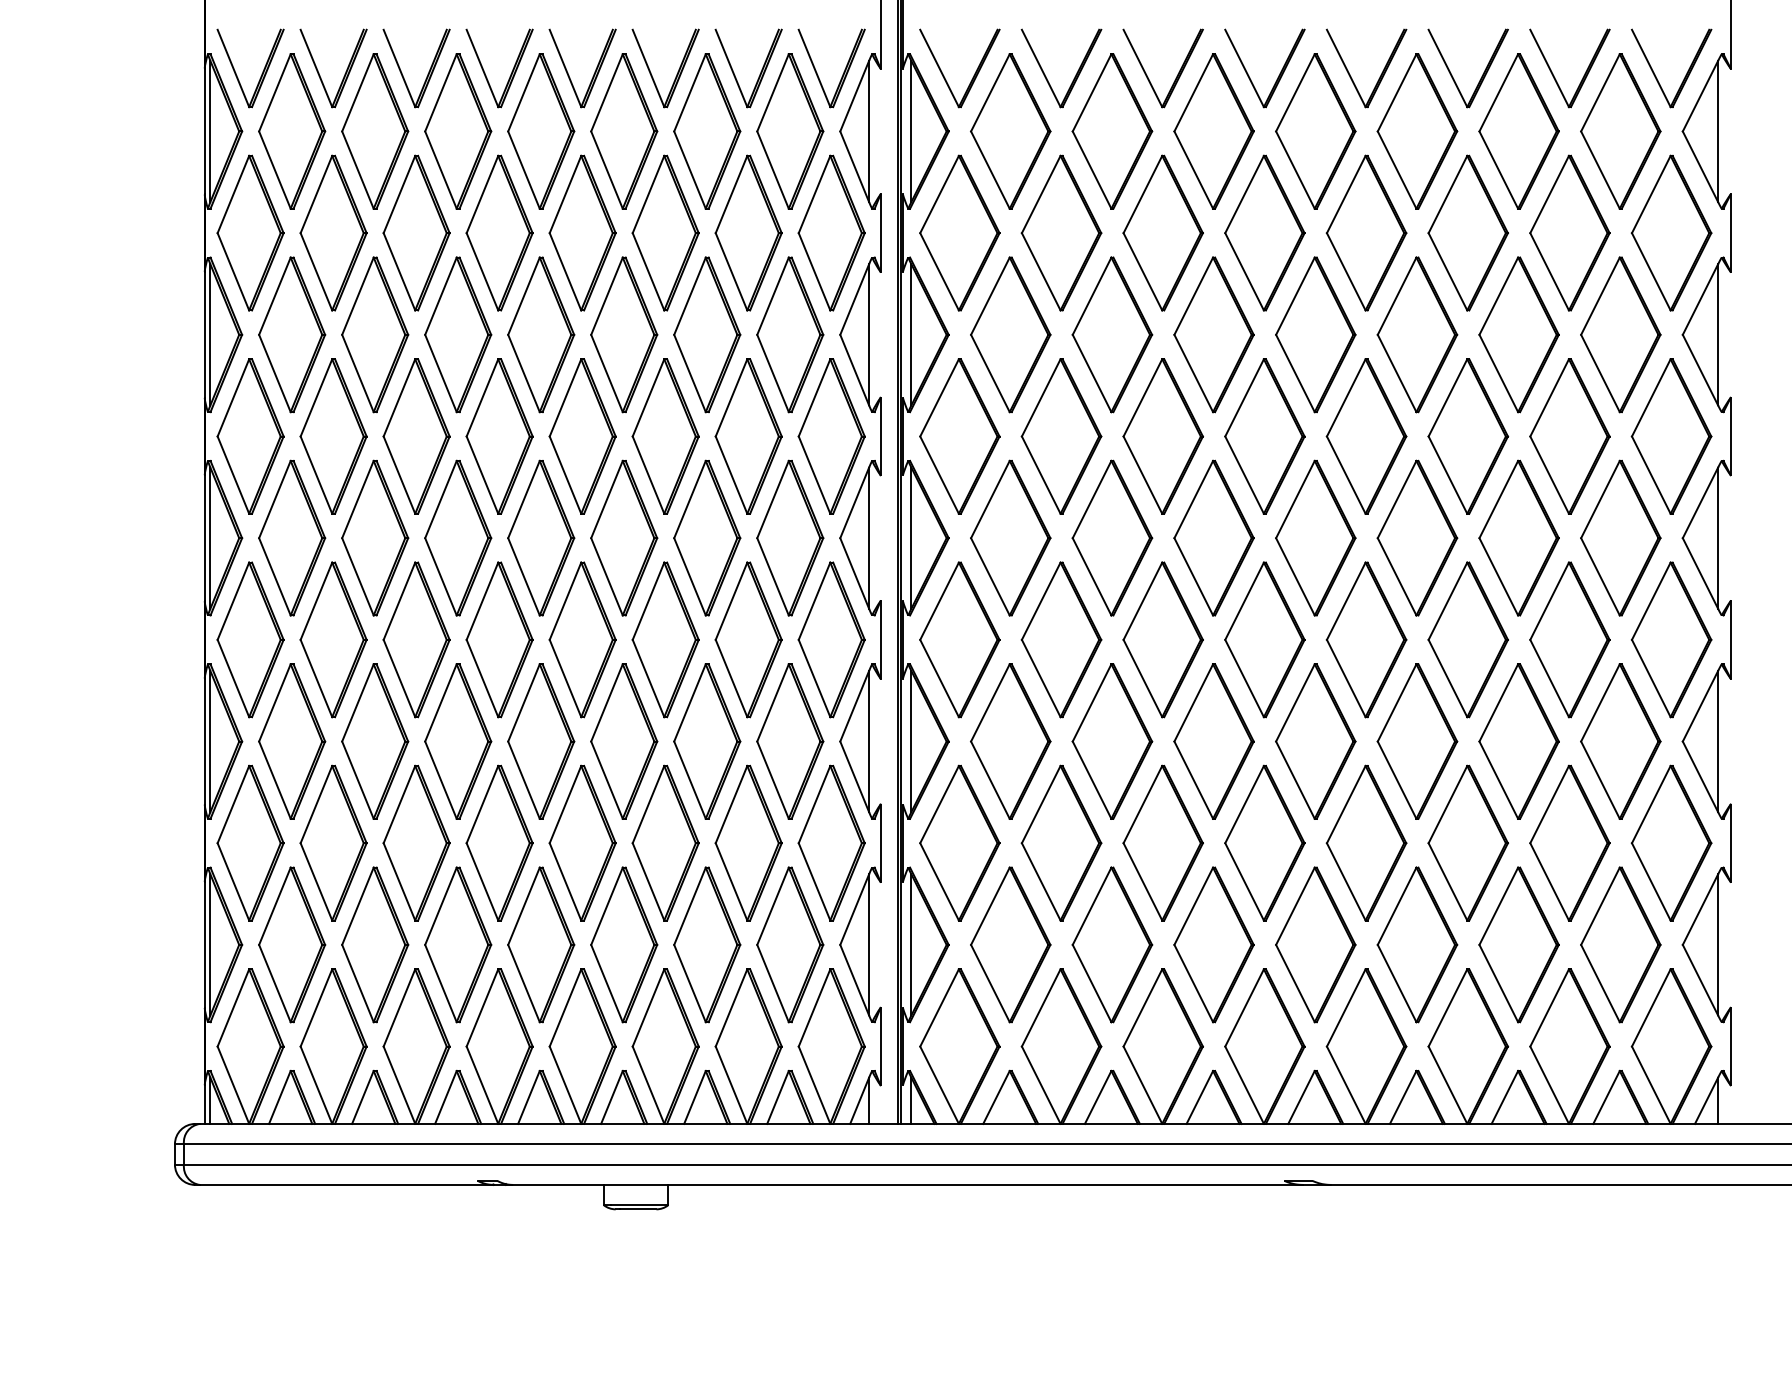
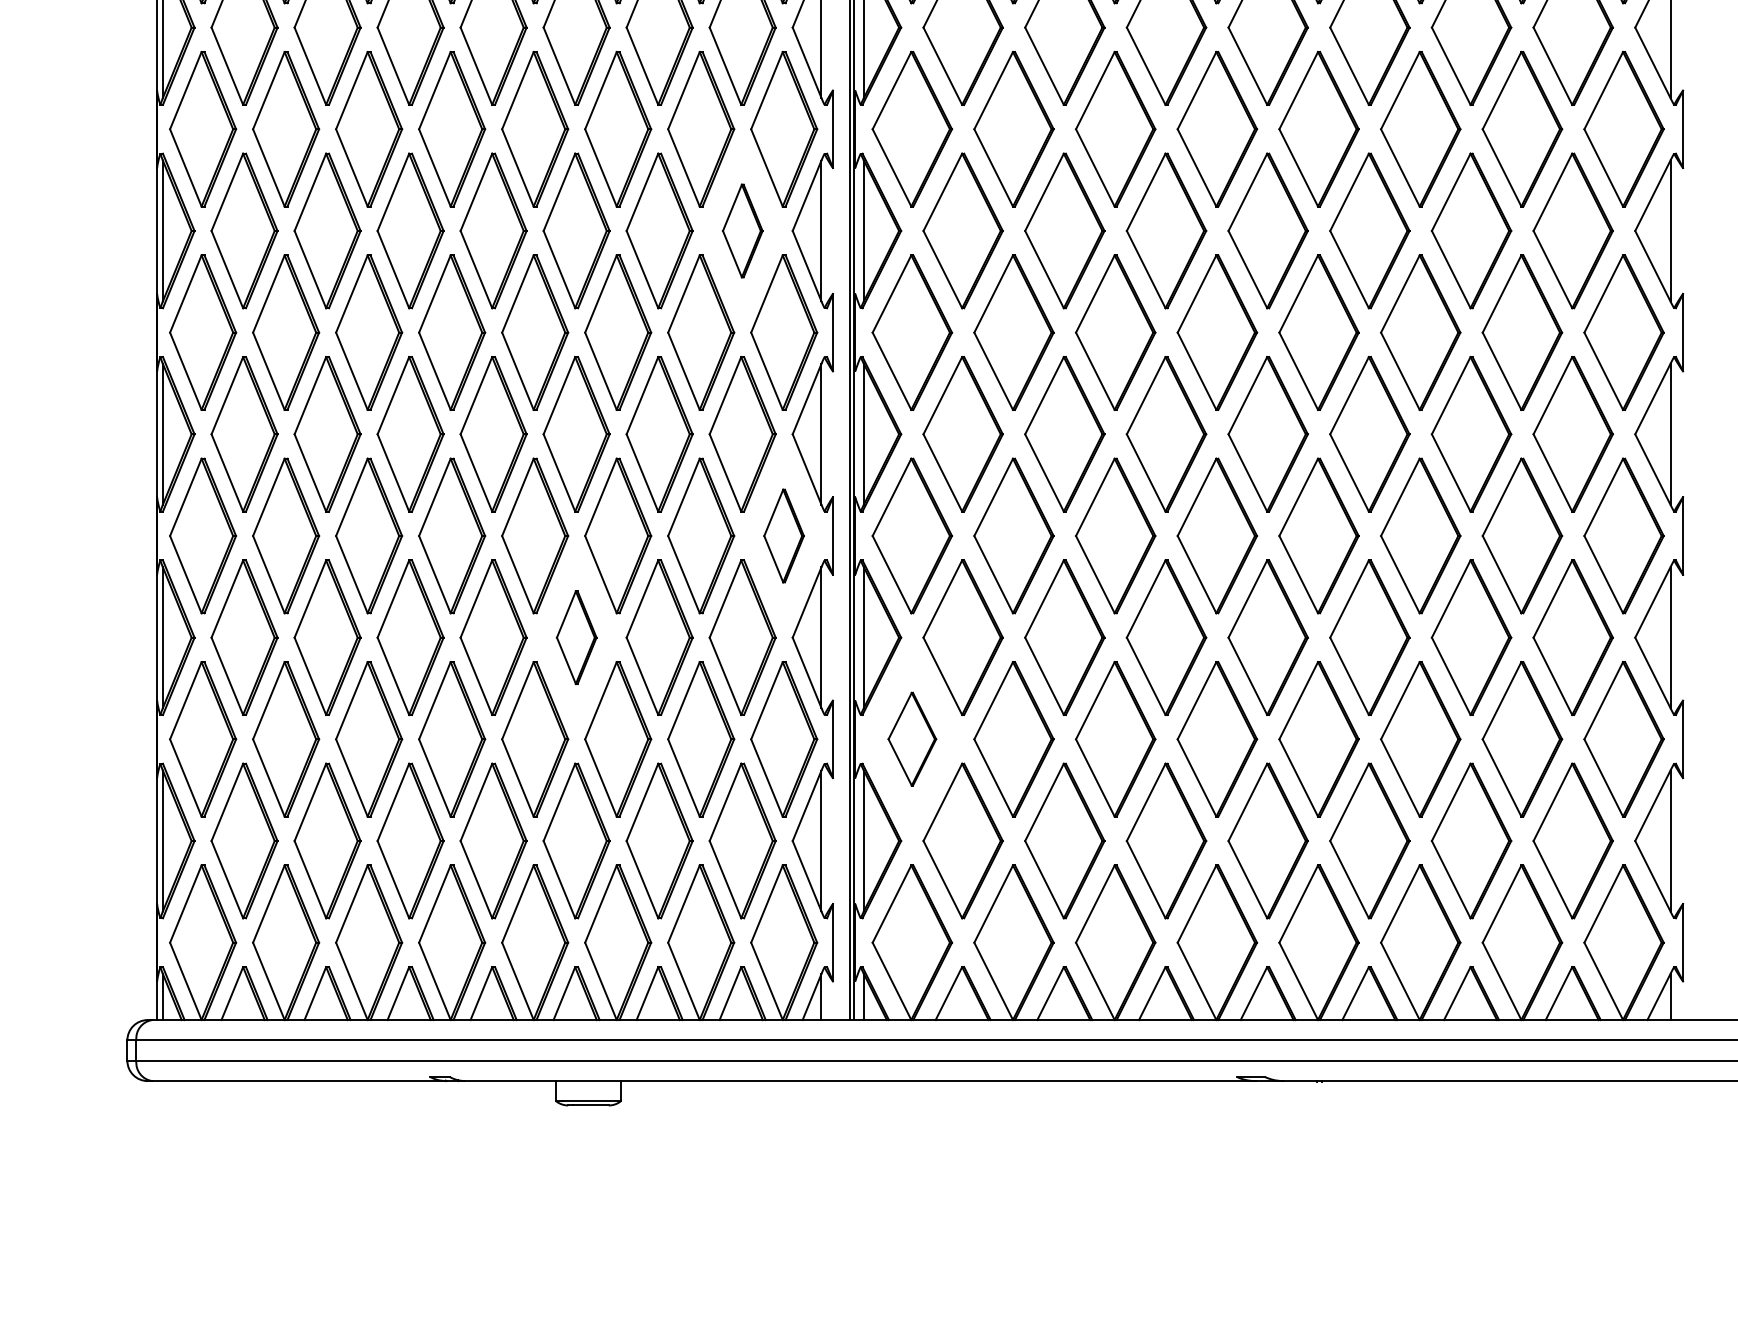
part: (790, 334) -> (742, 230), size x0.6
part: (831, 639) -> (783, 535), size x0.6
part: (624, 741) -> (576, 637), size x0.6
part: (959, 842) -> (911, 738), size x0.6

